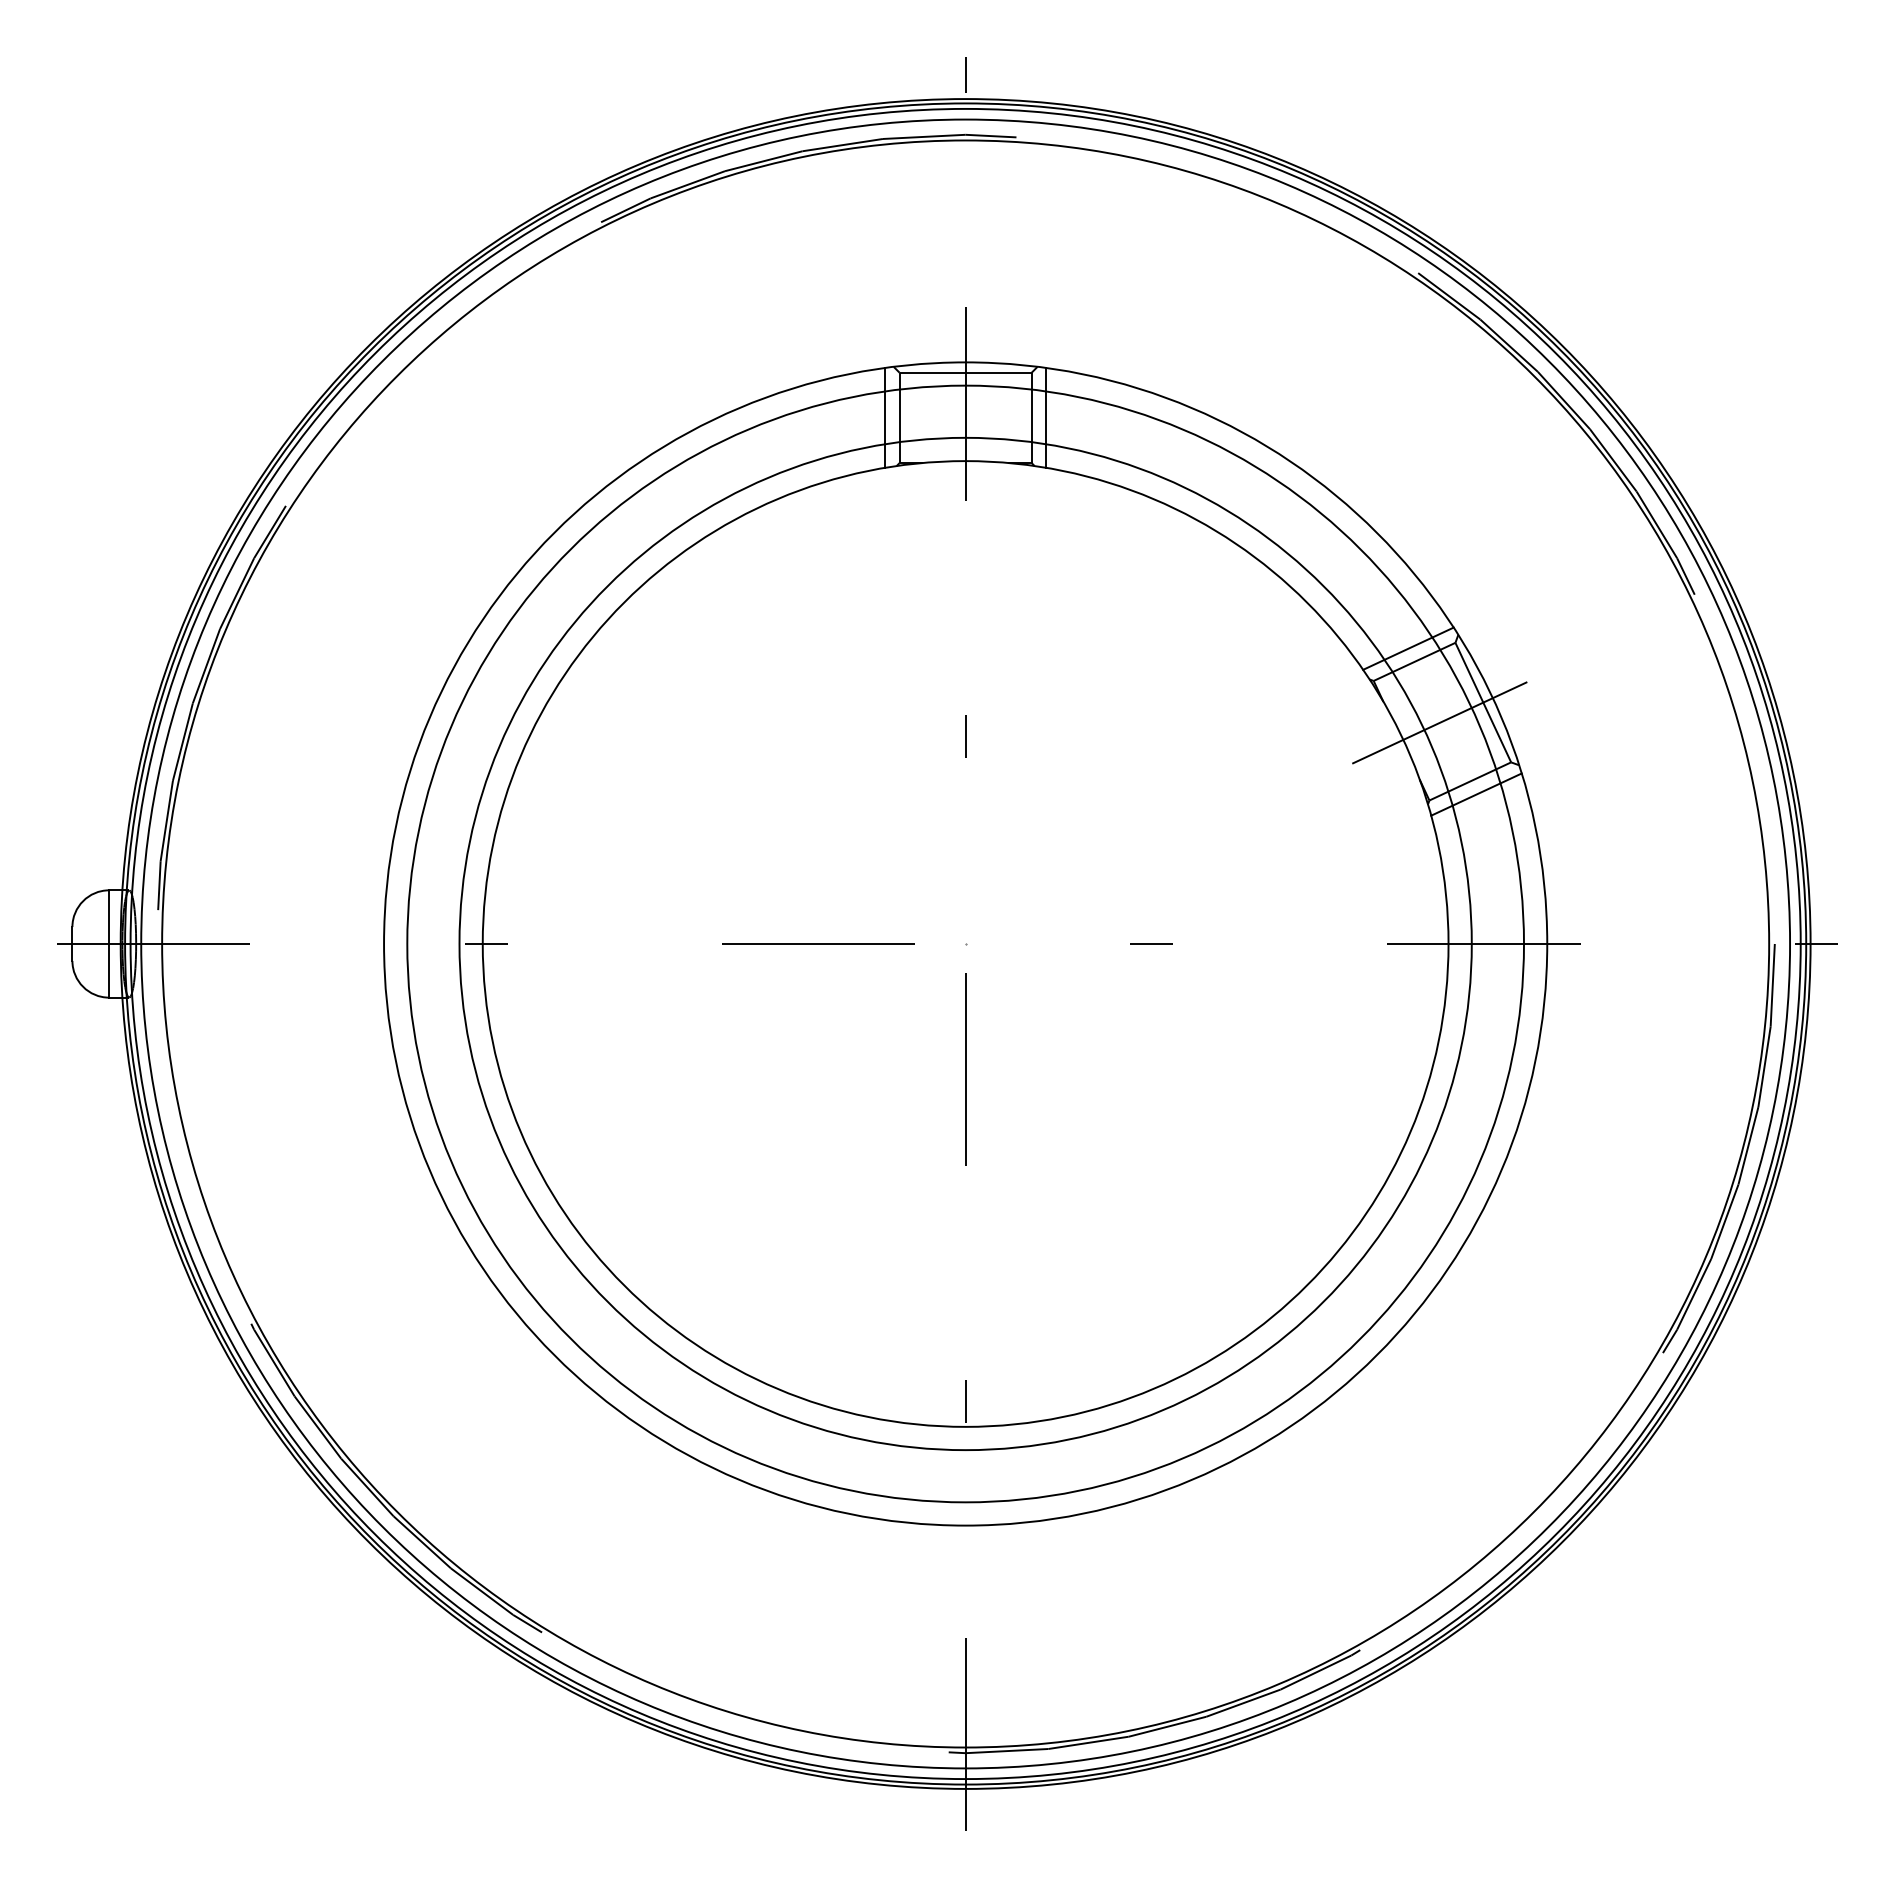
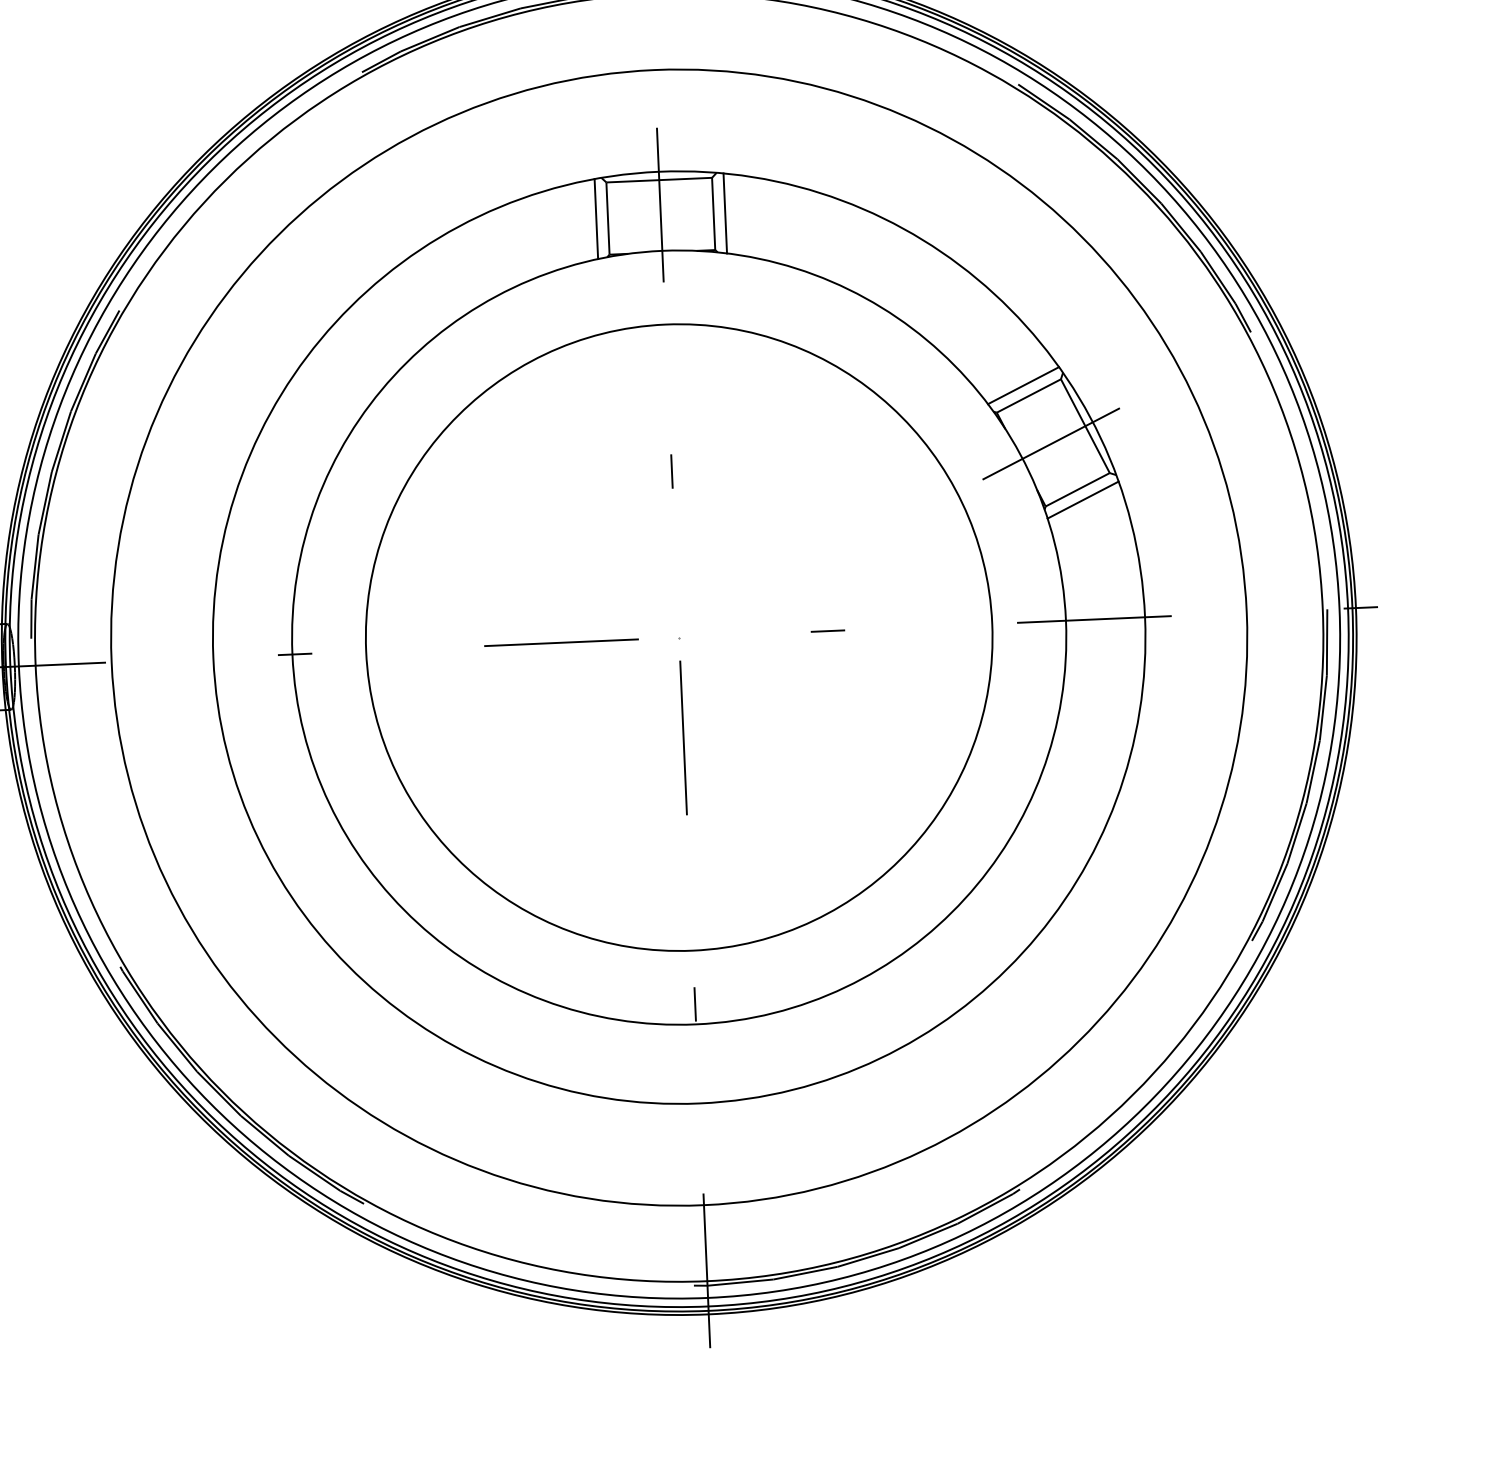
circle: (965, 943) -> (679, 637), size x0.7
circle: (965, 943) -> (679, 637), size x1.4

